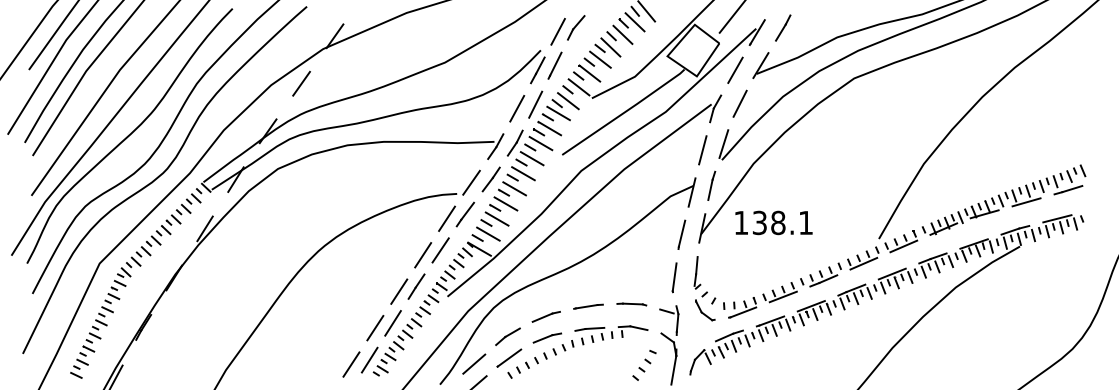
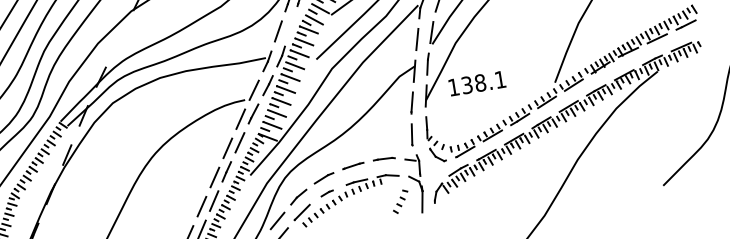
line: (301, 83) -> (119, 38), removed
line: (535, 104) -> (291, 26), removed
part: (546, 337) -> (326, 193), size x0.6

